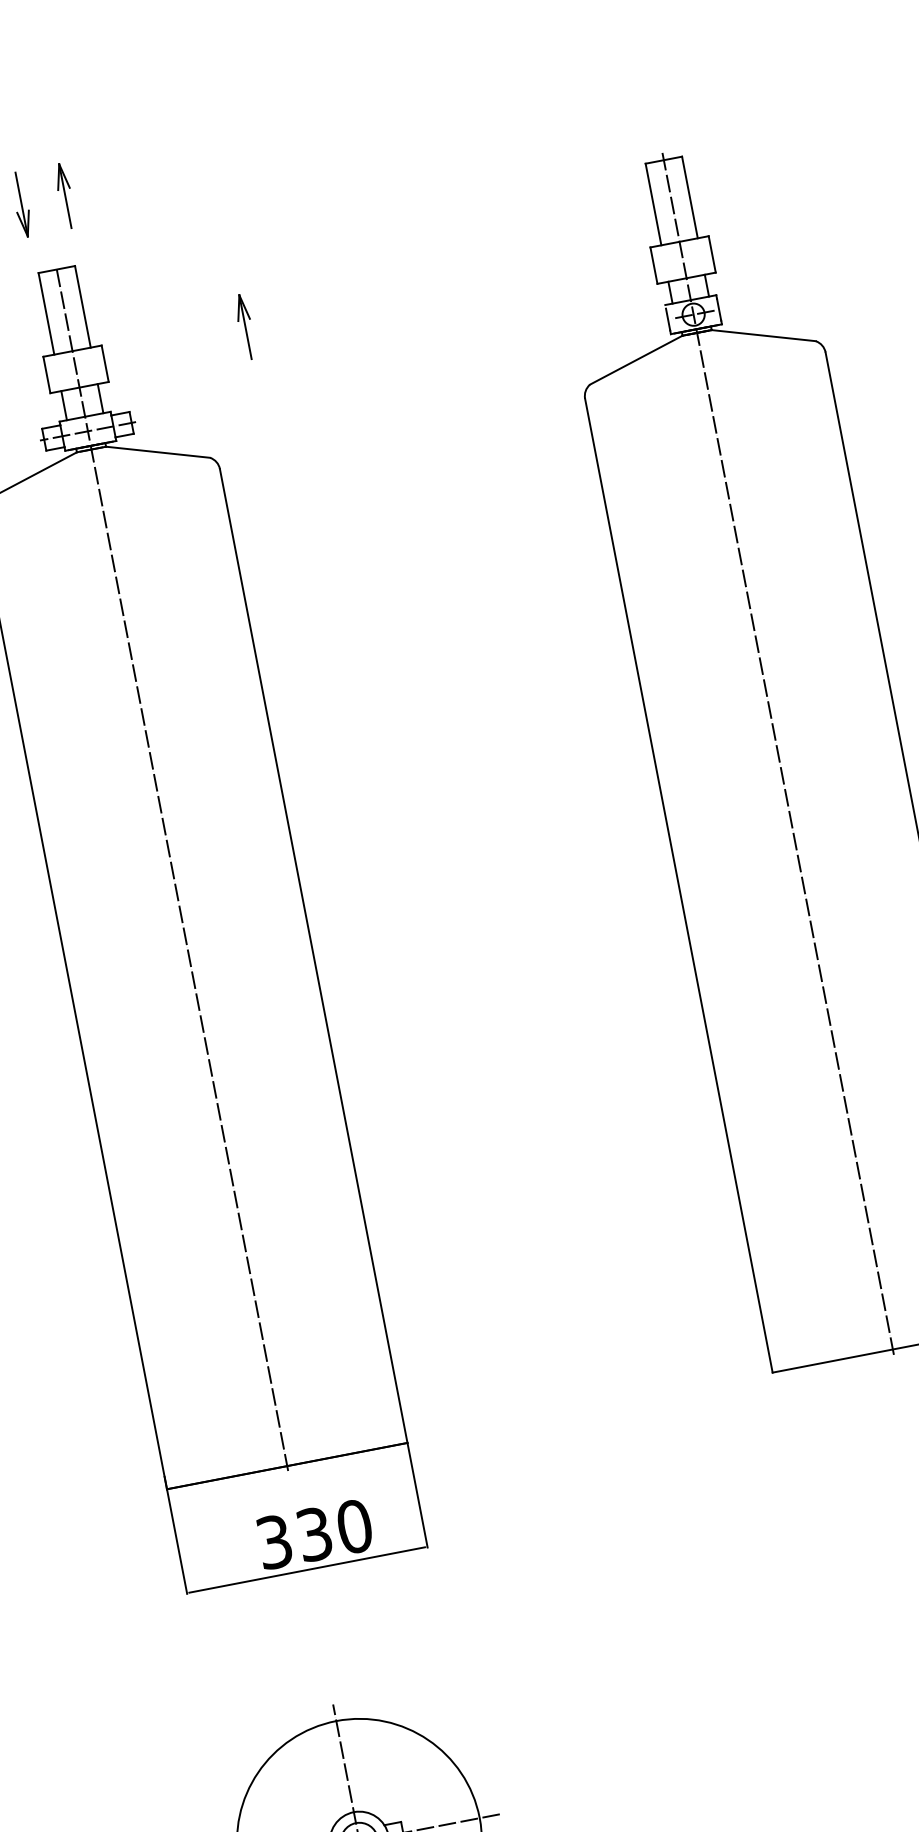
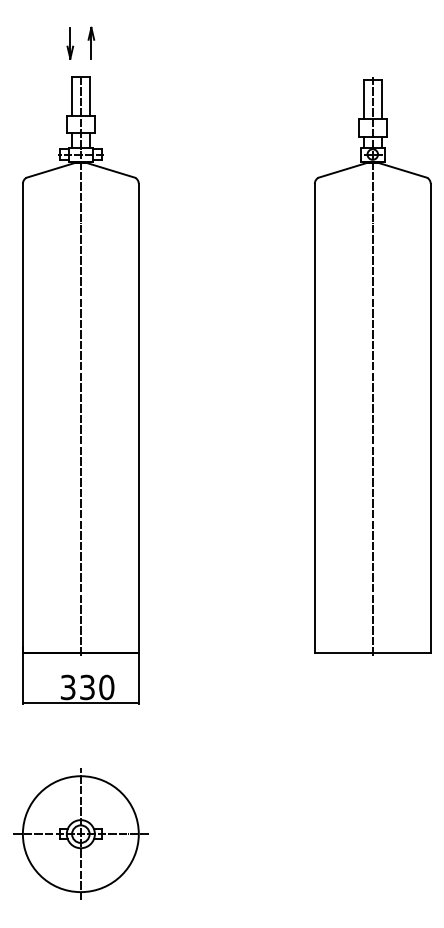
part: (245, 325) -> (163, 119), removed

